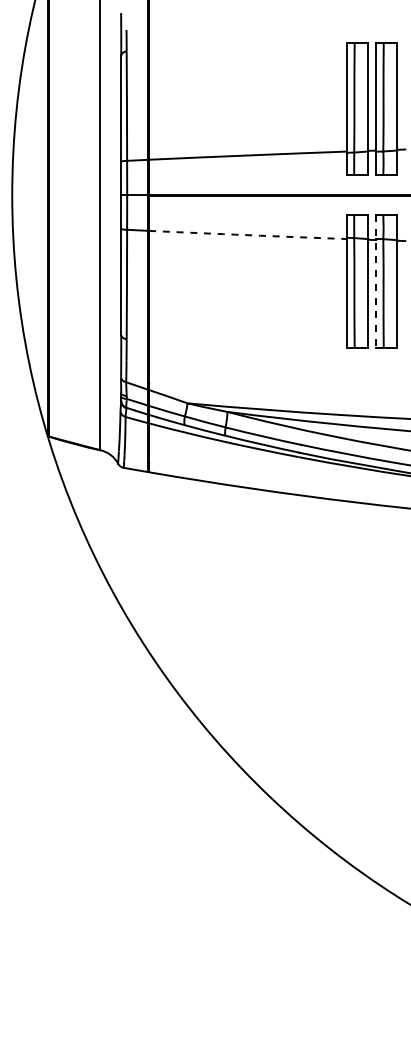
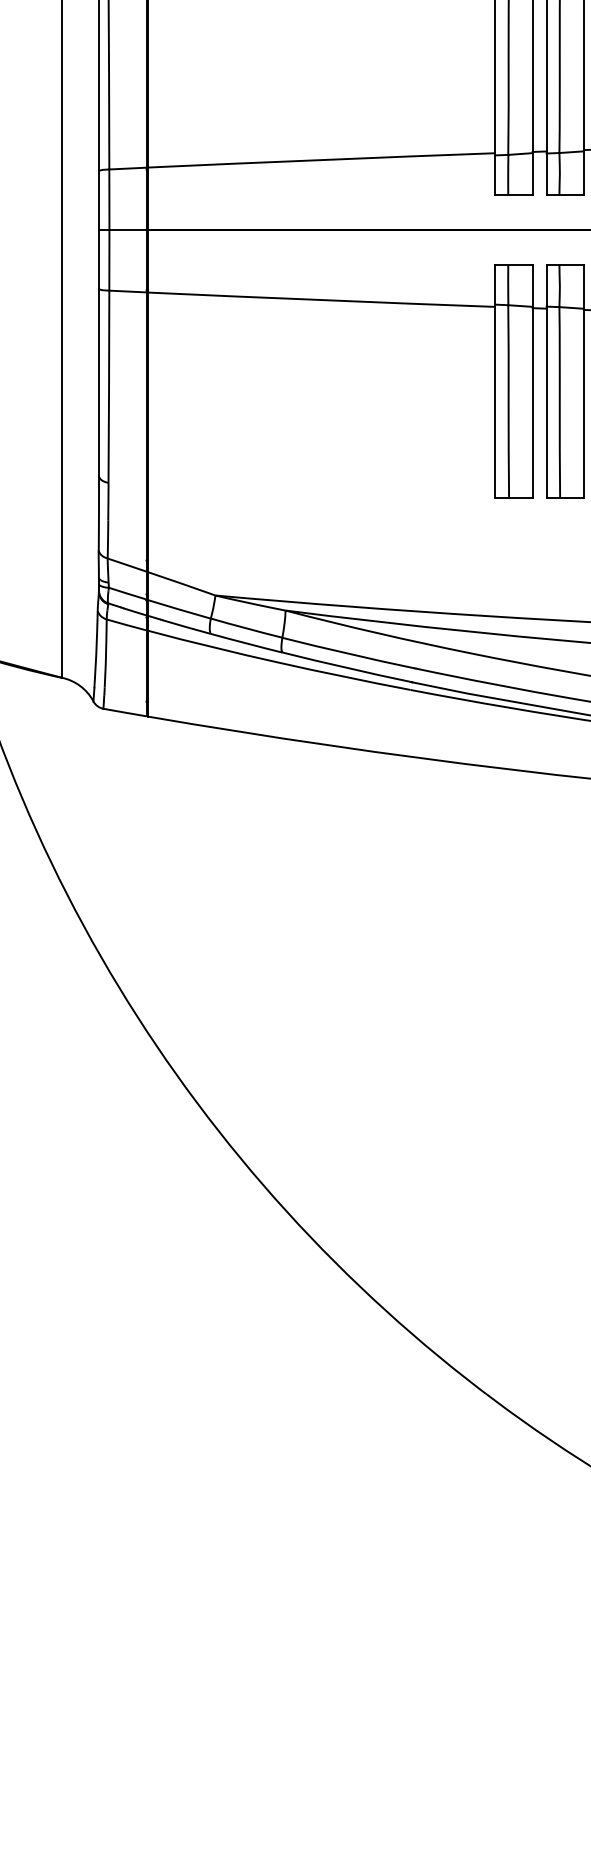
arc: (247, 235) -> (320, 300), dashed -> solid
line: (376, 282) -> (547, 383), dashed -> solid

